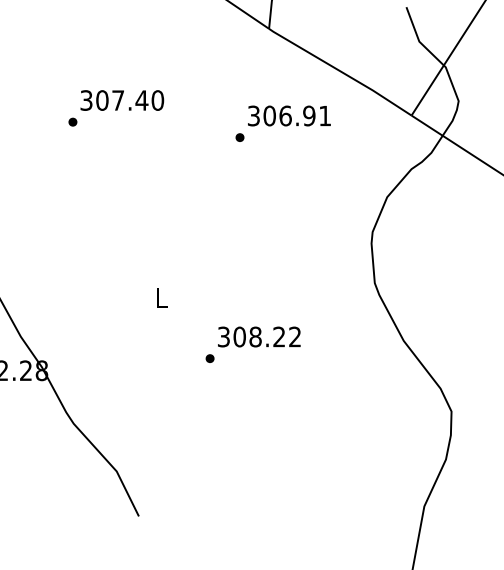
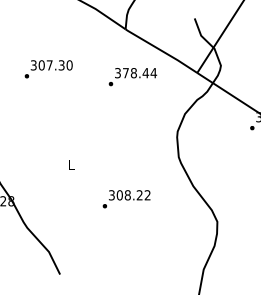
text: (141, 100) -> (61, 65), 307.40 -> 307.30
text: (296, 116) -> (139, 73), 306.91 -> 378.44
text: (252, 345) -> (126, 199), moved

